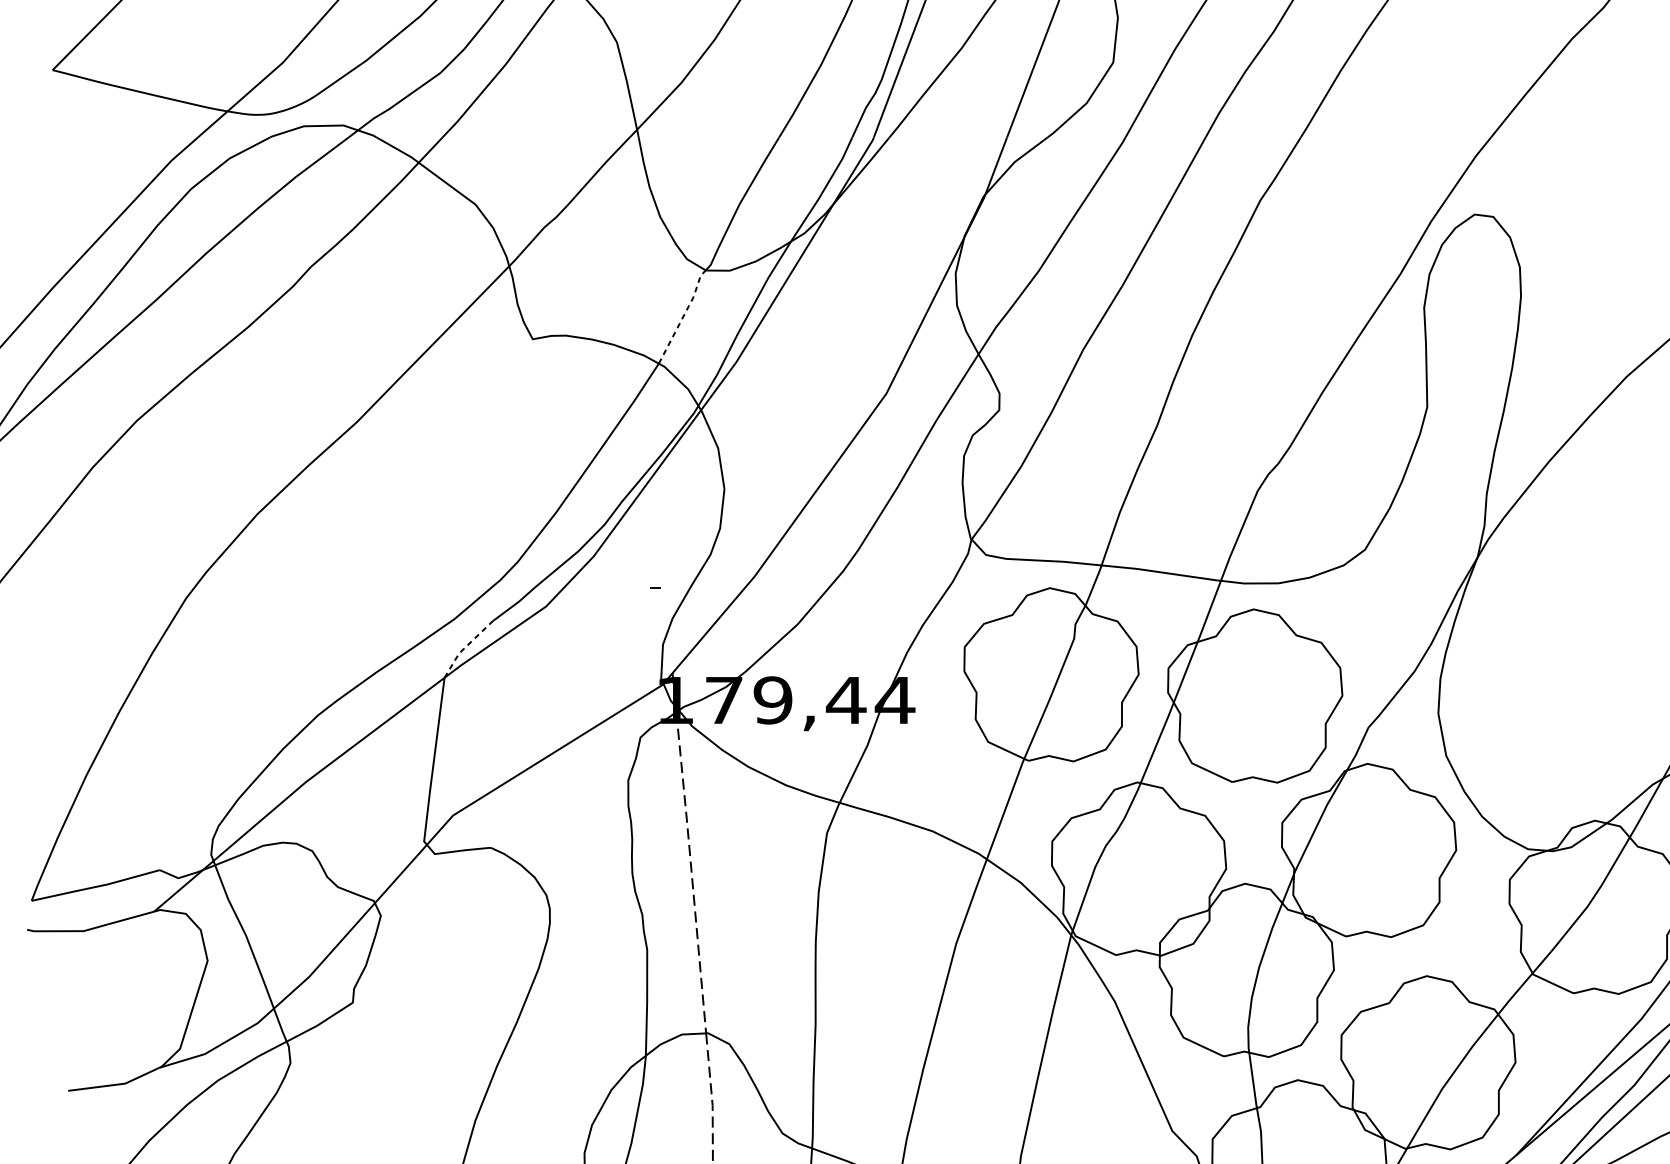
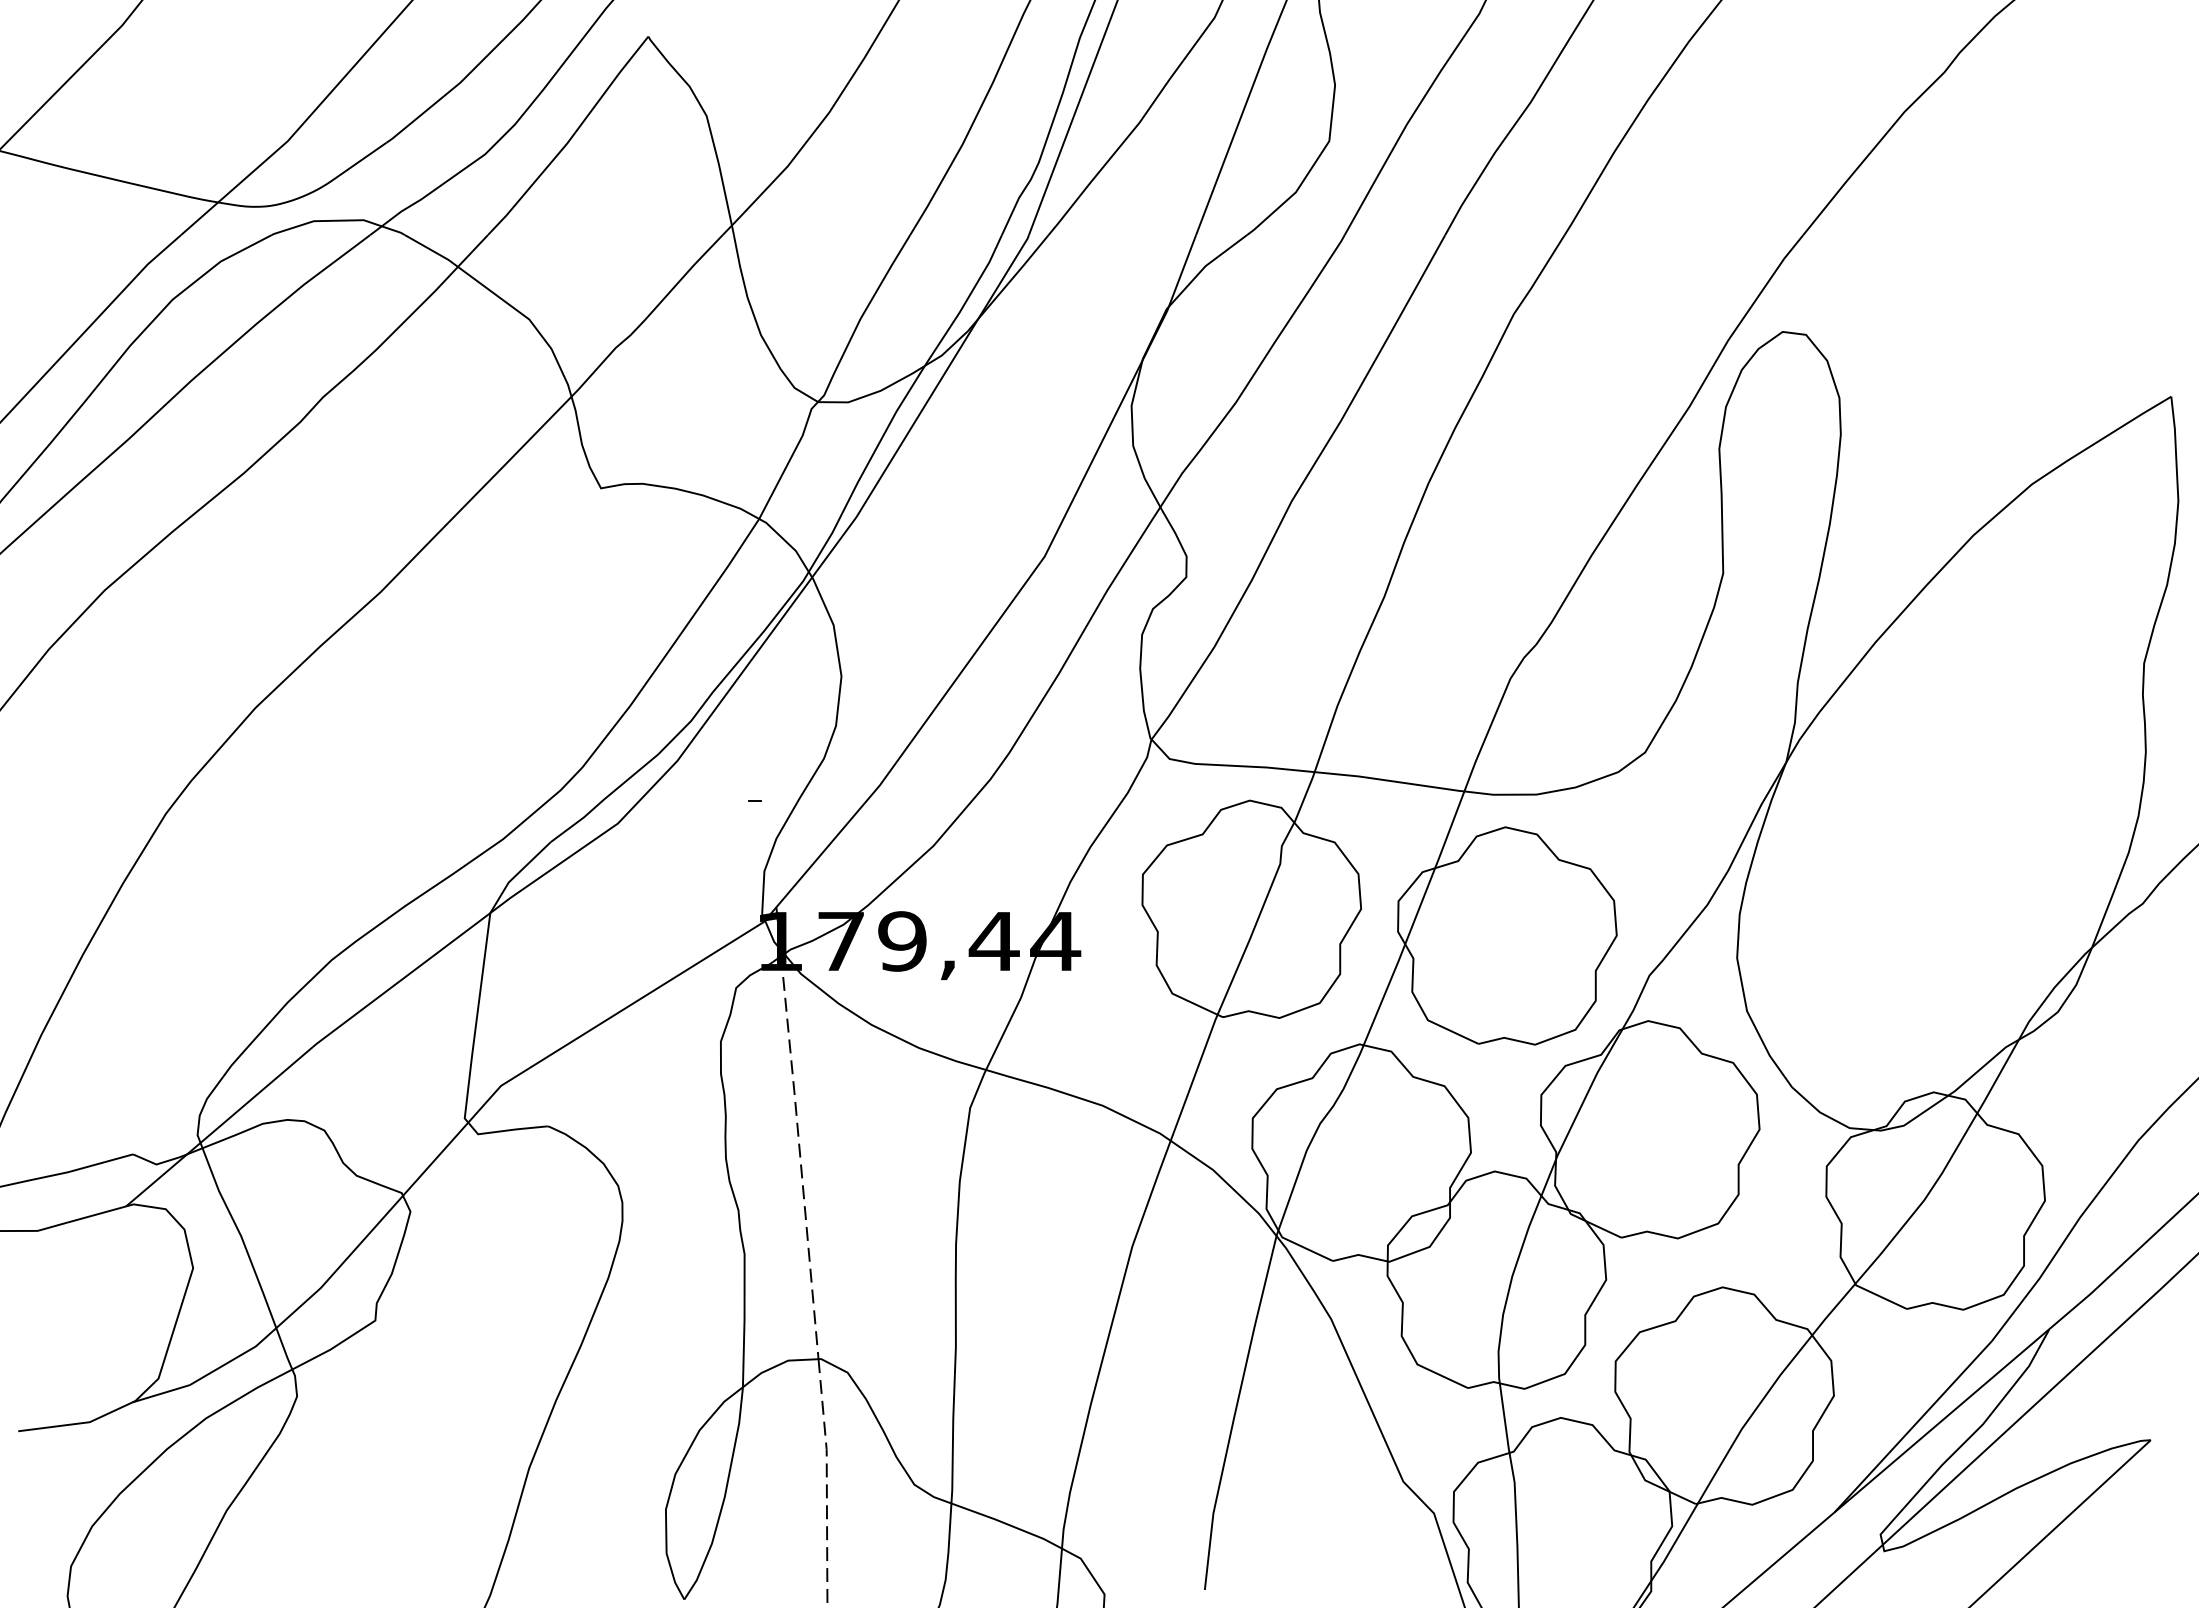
line: (683, 315) -> (790, 458), dashed -> solid
line: (464, 647) -> (515, 875), dashed -> solid

